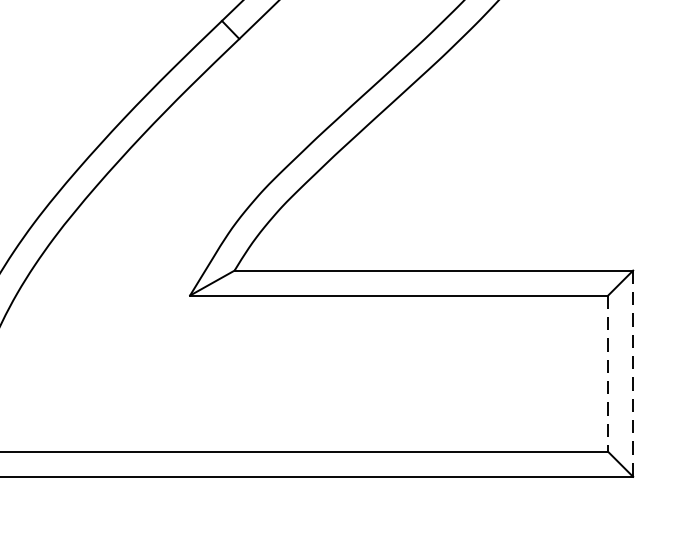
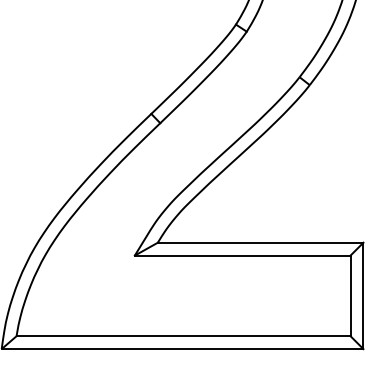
line: (608, 374) -> (350, 296), dashed -> solid
line: (633, 374) -> (363, 296), dashed -> solid

